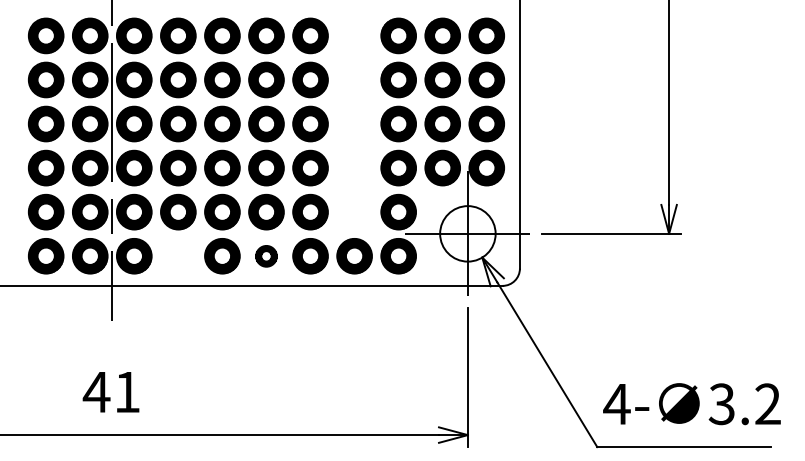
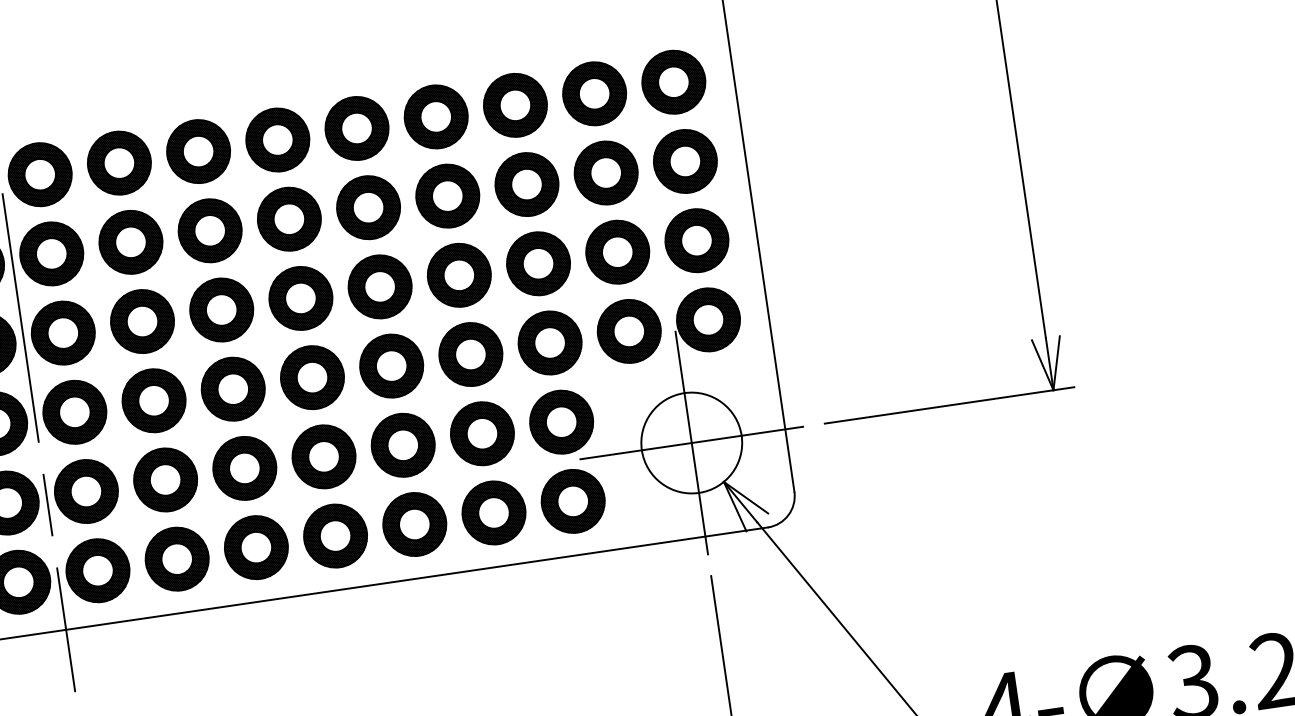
part: (354, 123) -> (458, 274), added
part: (178, 256) -> (177, 559), added
part: (266, 256) -> (335, 536), size x1.67

